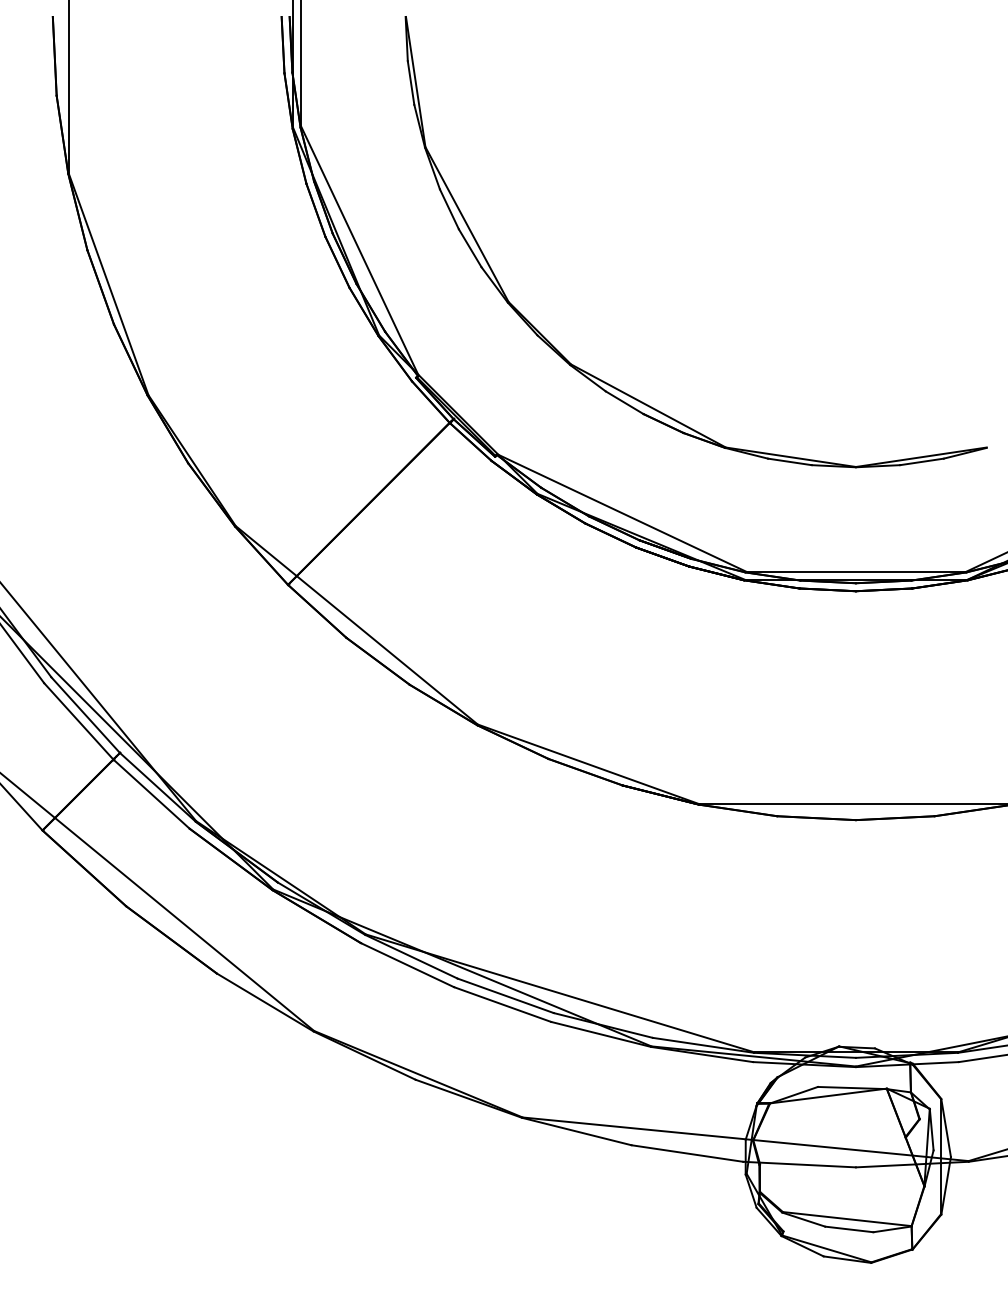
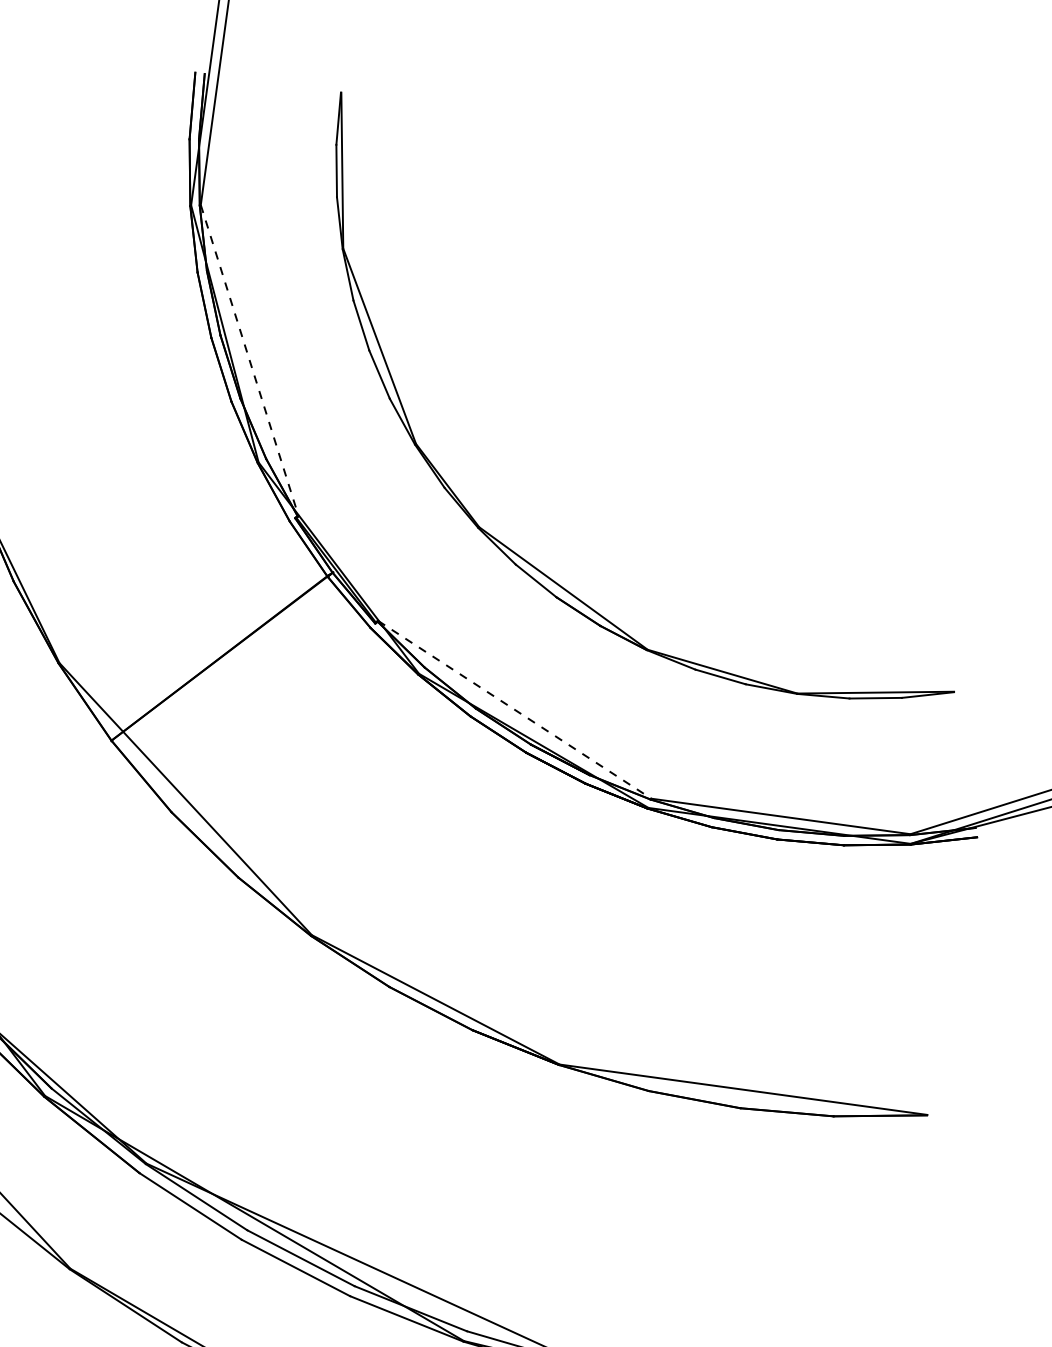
line: (360, 251) -> (250, 360), solid -> dashed
line: (621, 512) -> (514, 709), solid -> dashed

